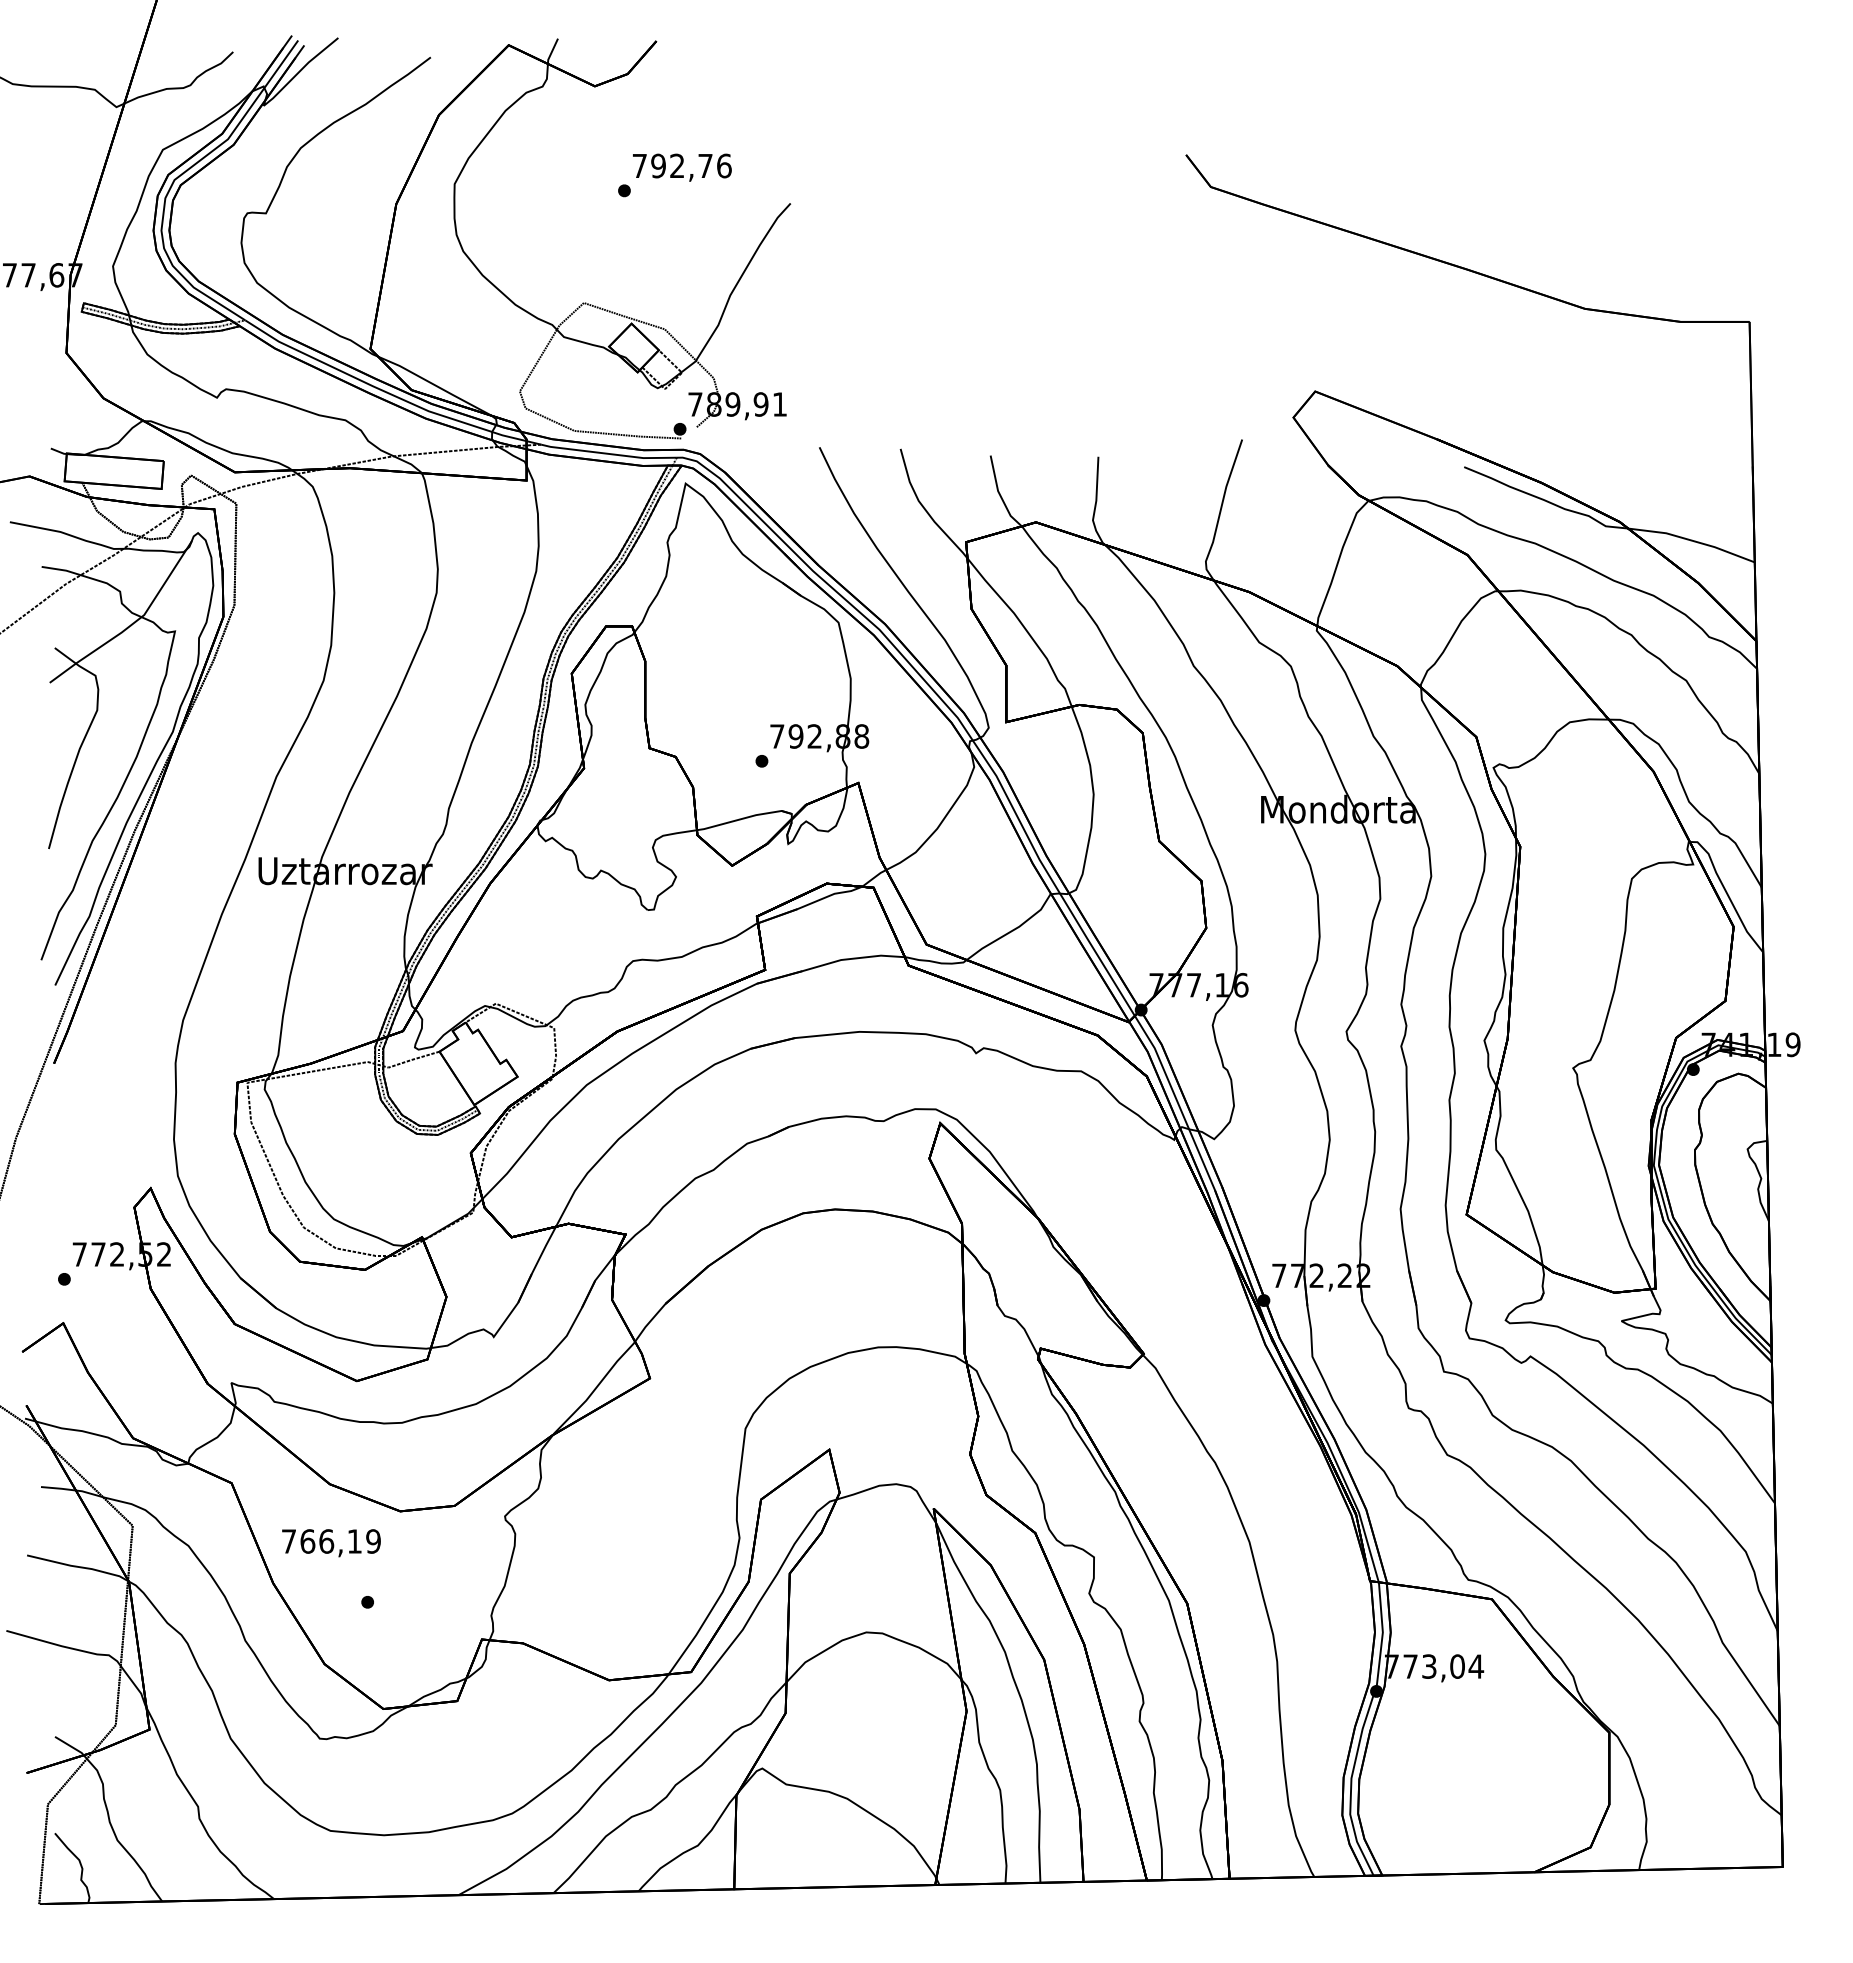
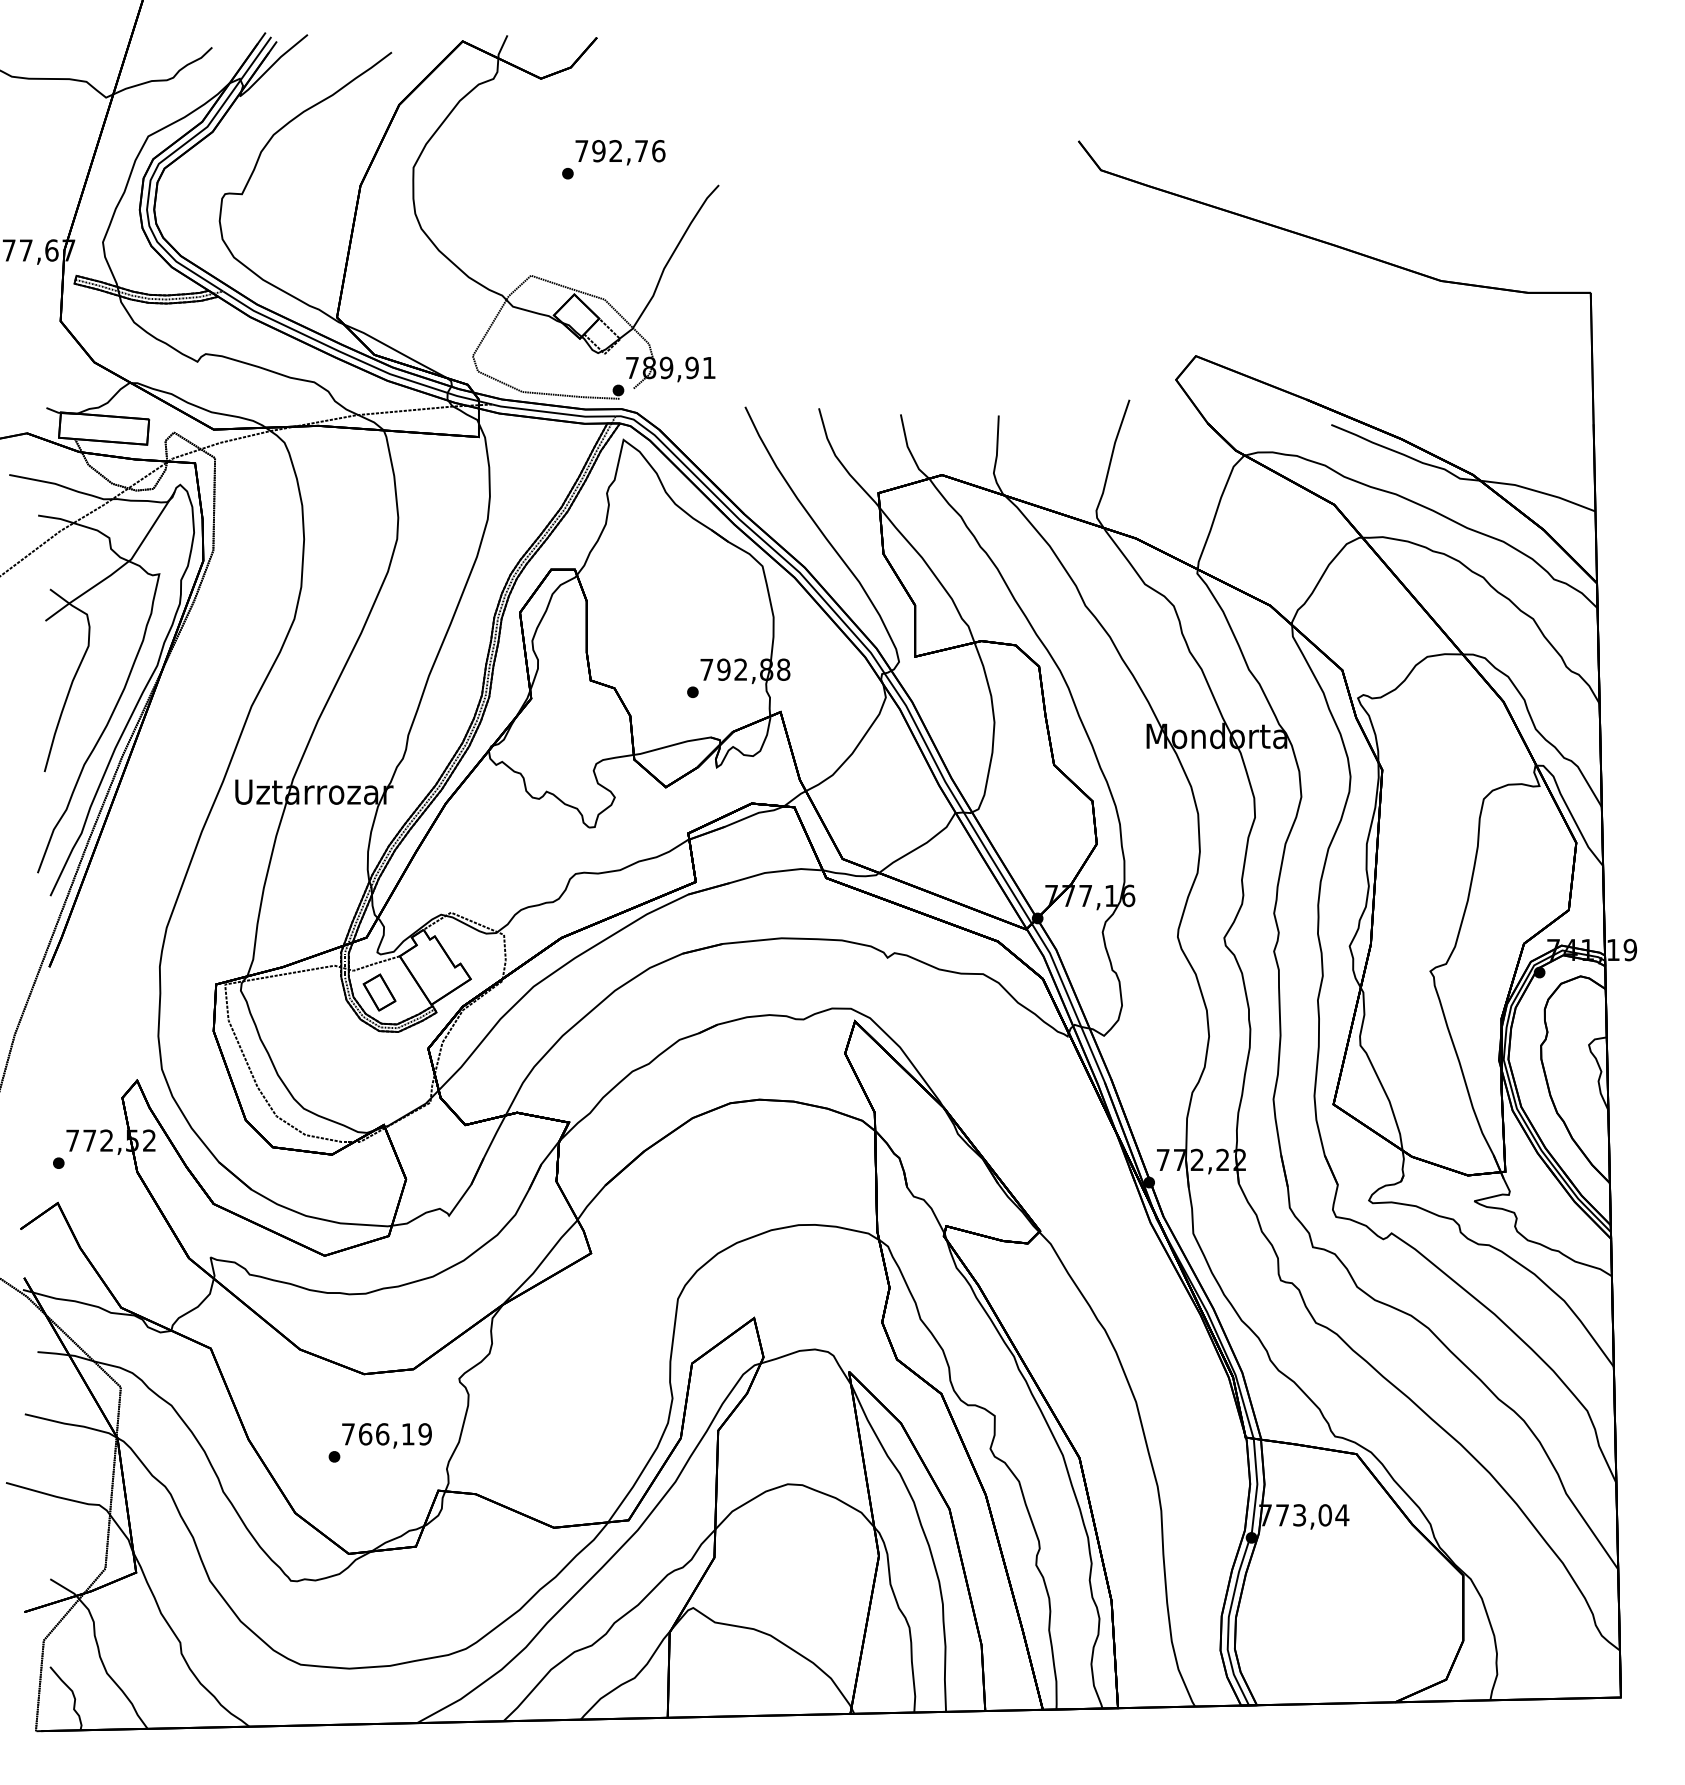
part: (416, 1091) -> (378, 992), added
text: (331, 1543) -> (387, 1436), moved

